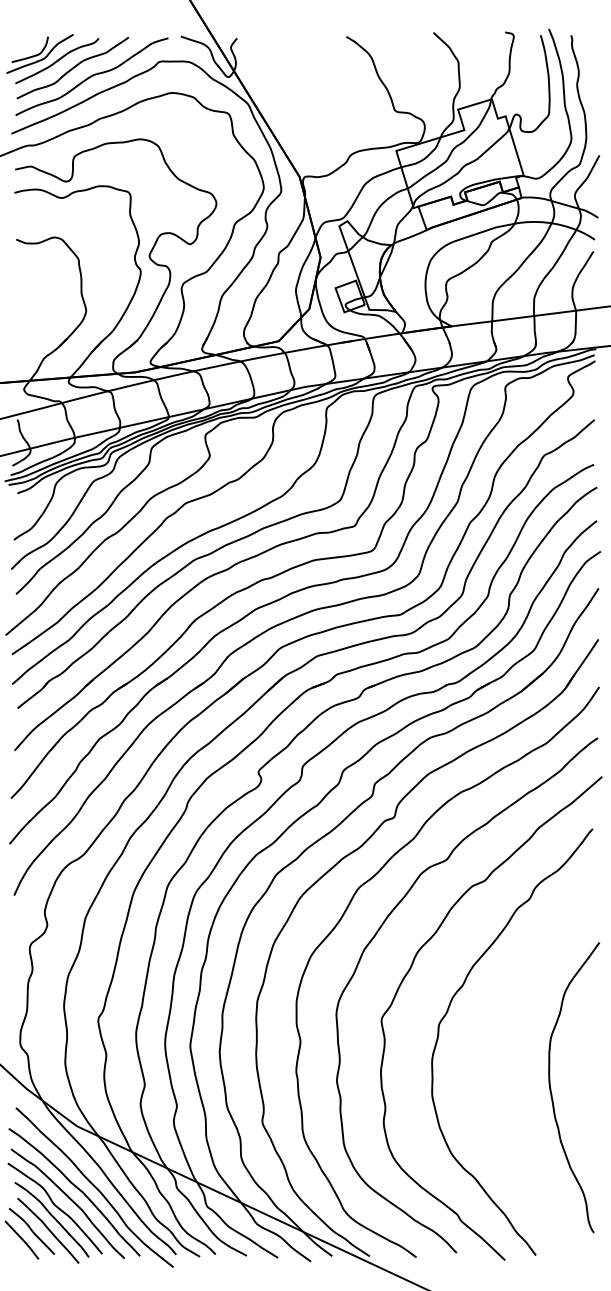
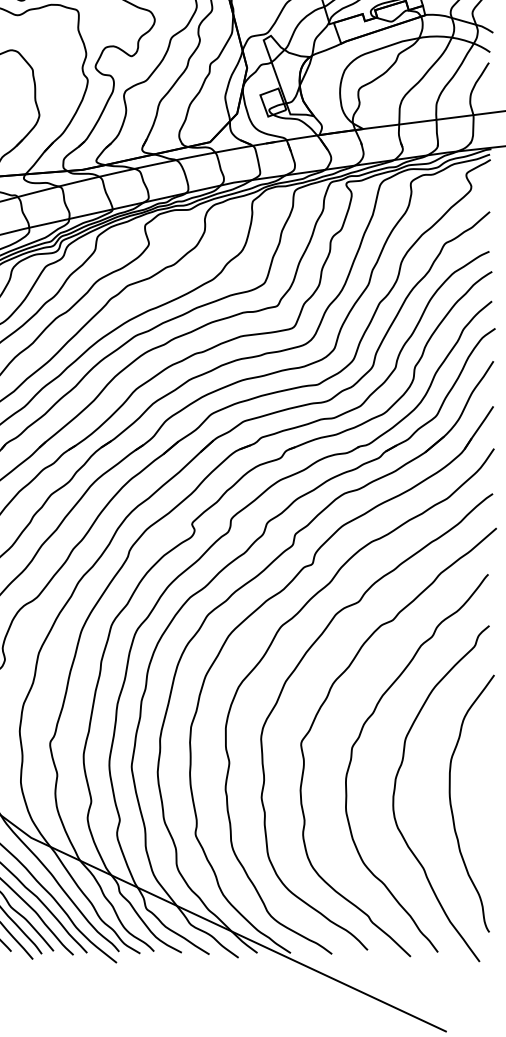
curve: (488, 1069) -> (395, 787), added

